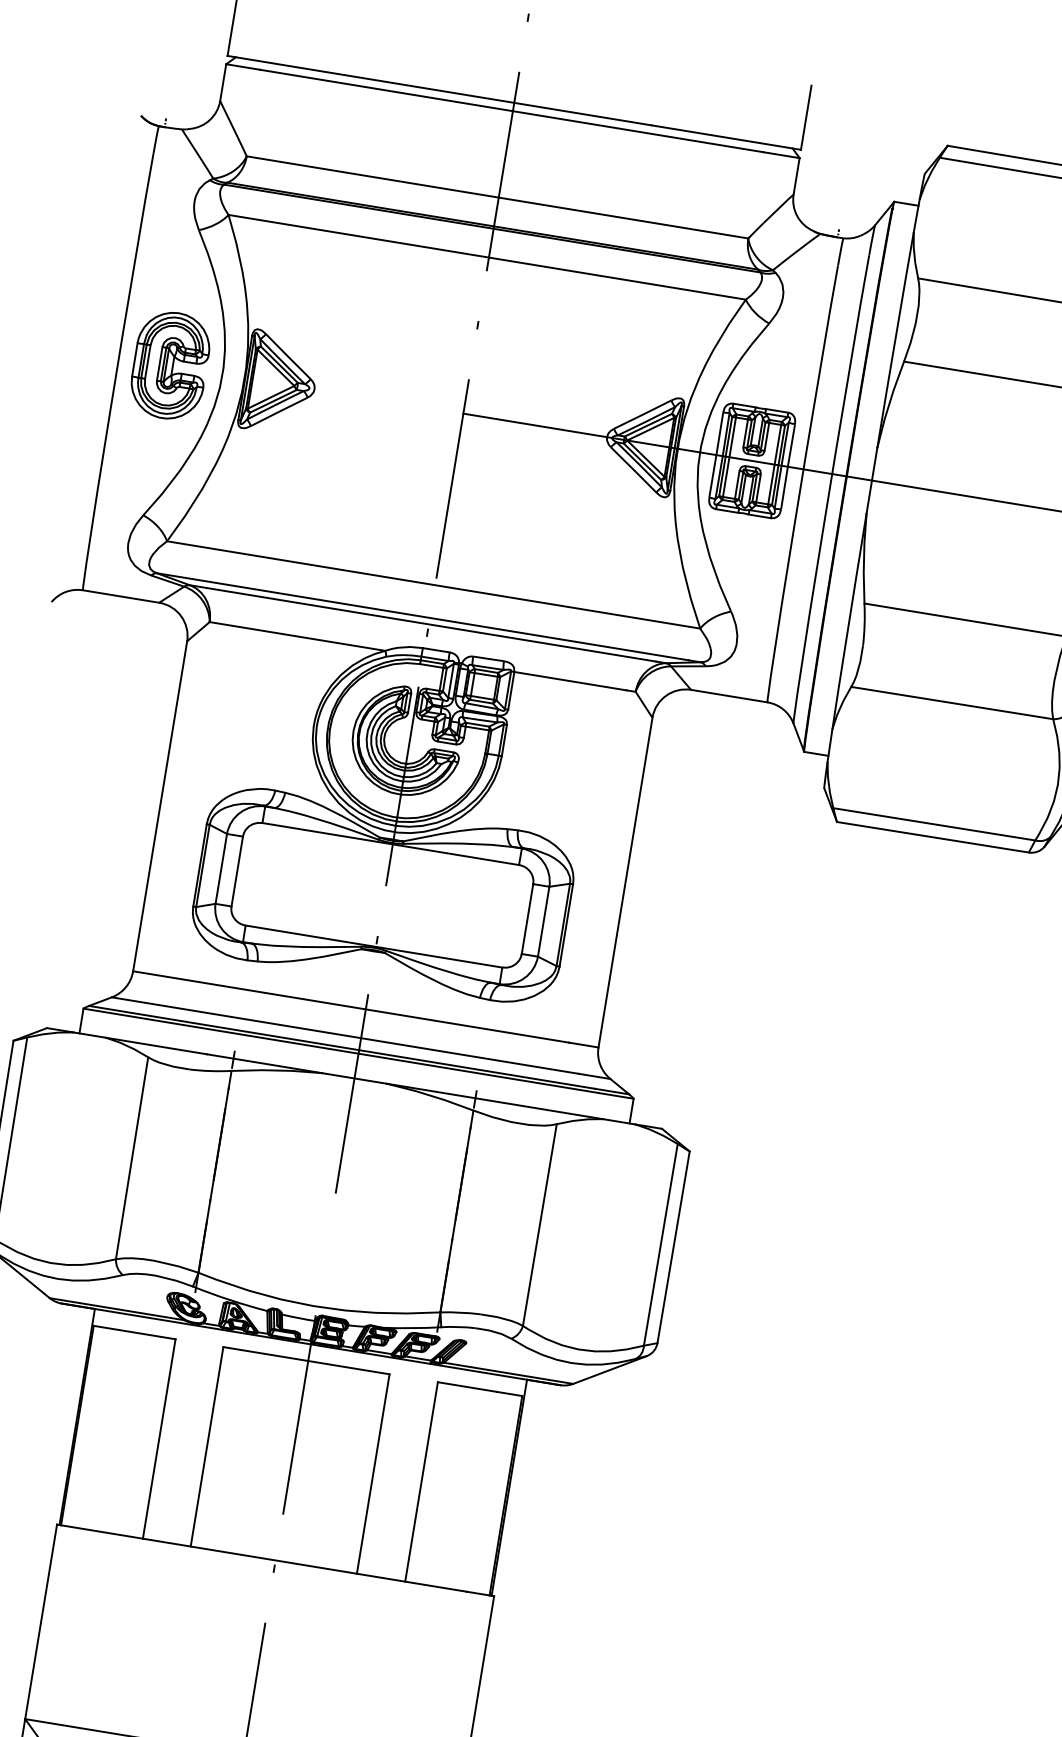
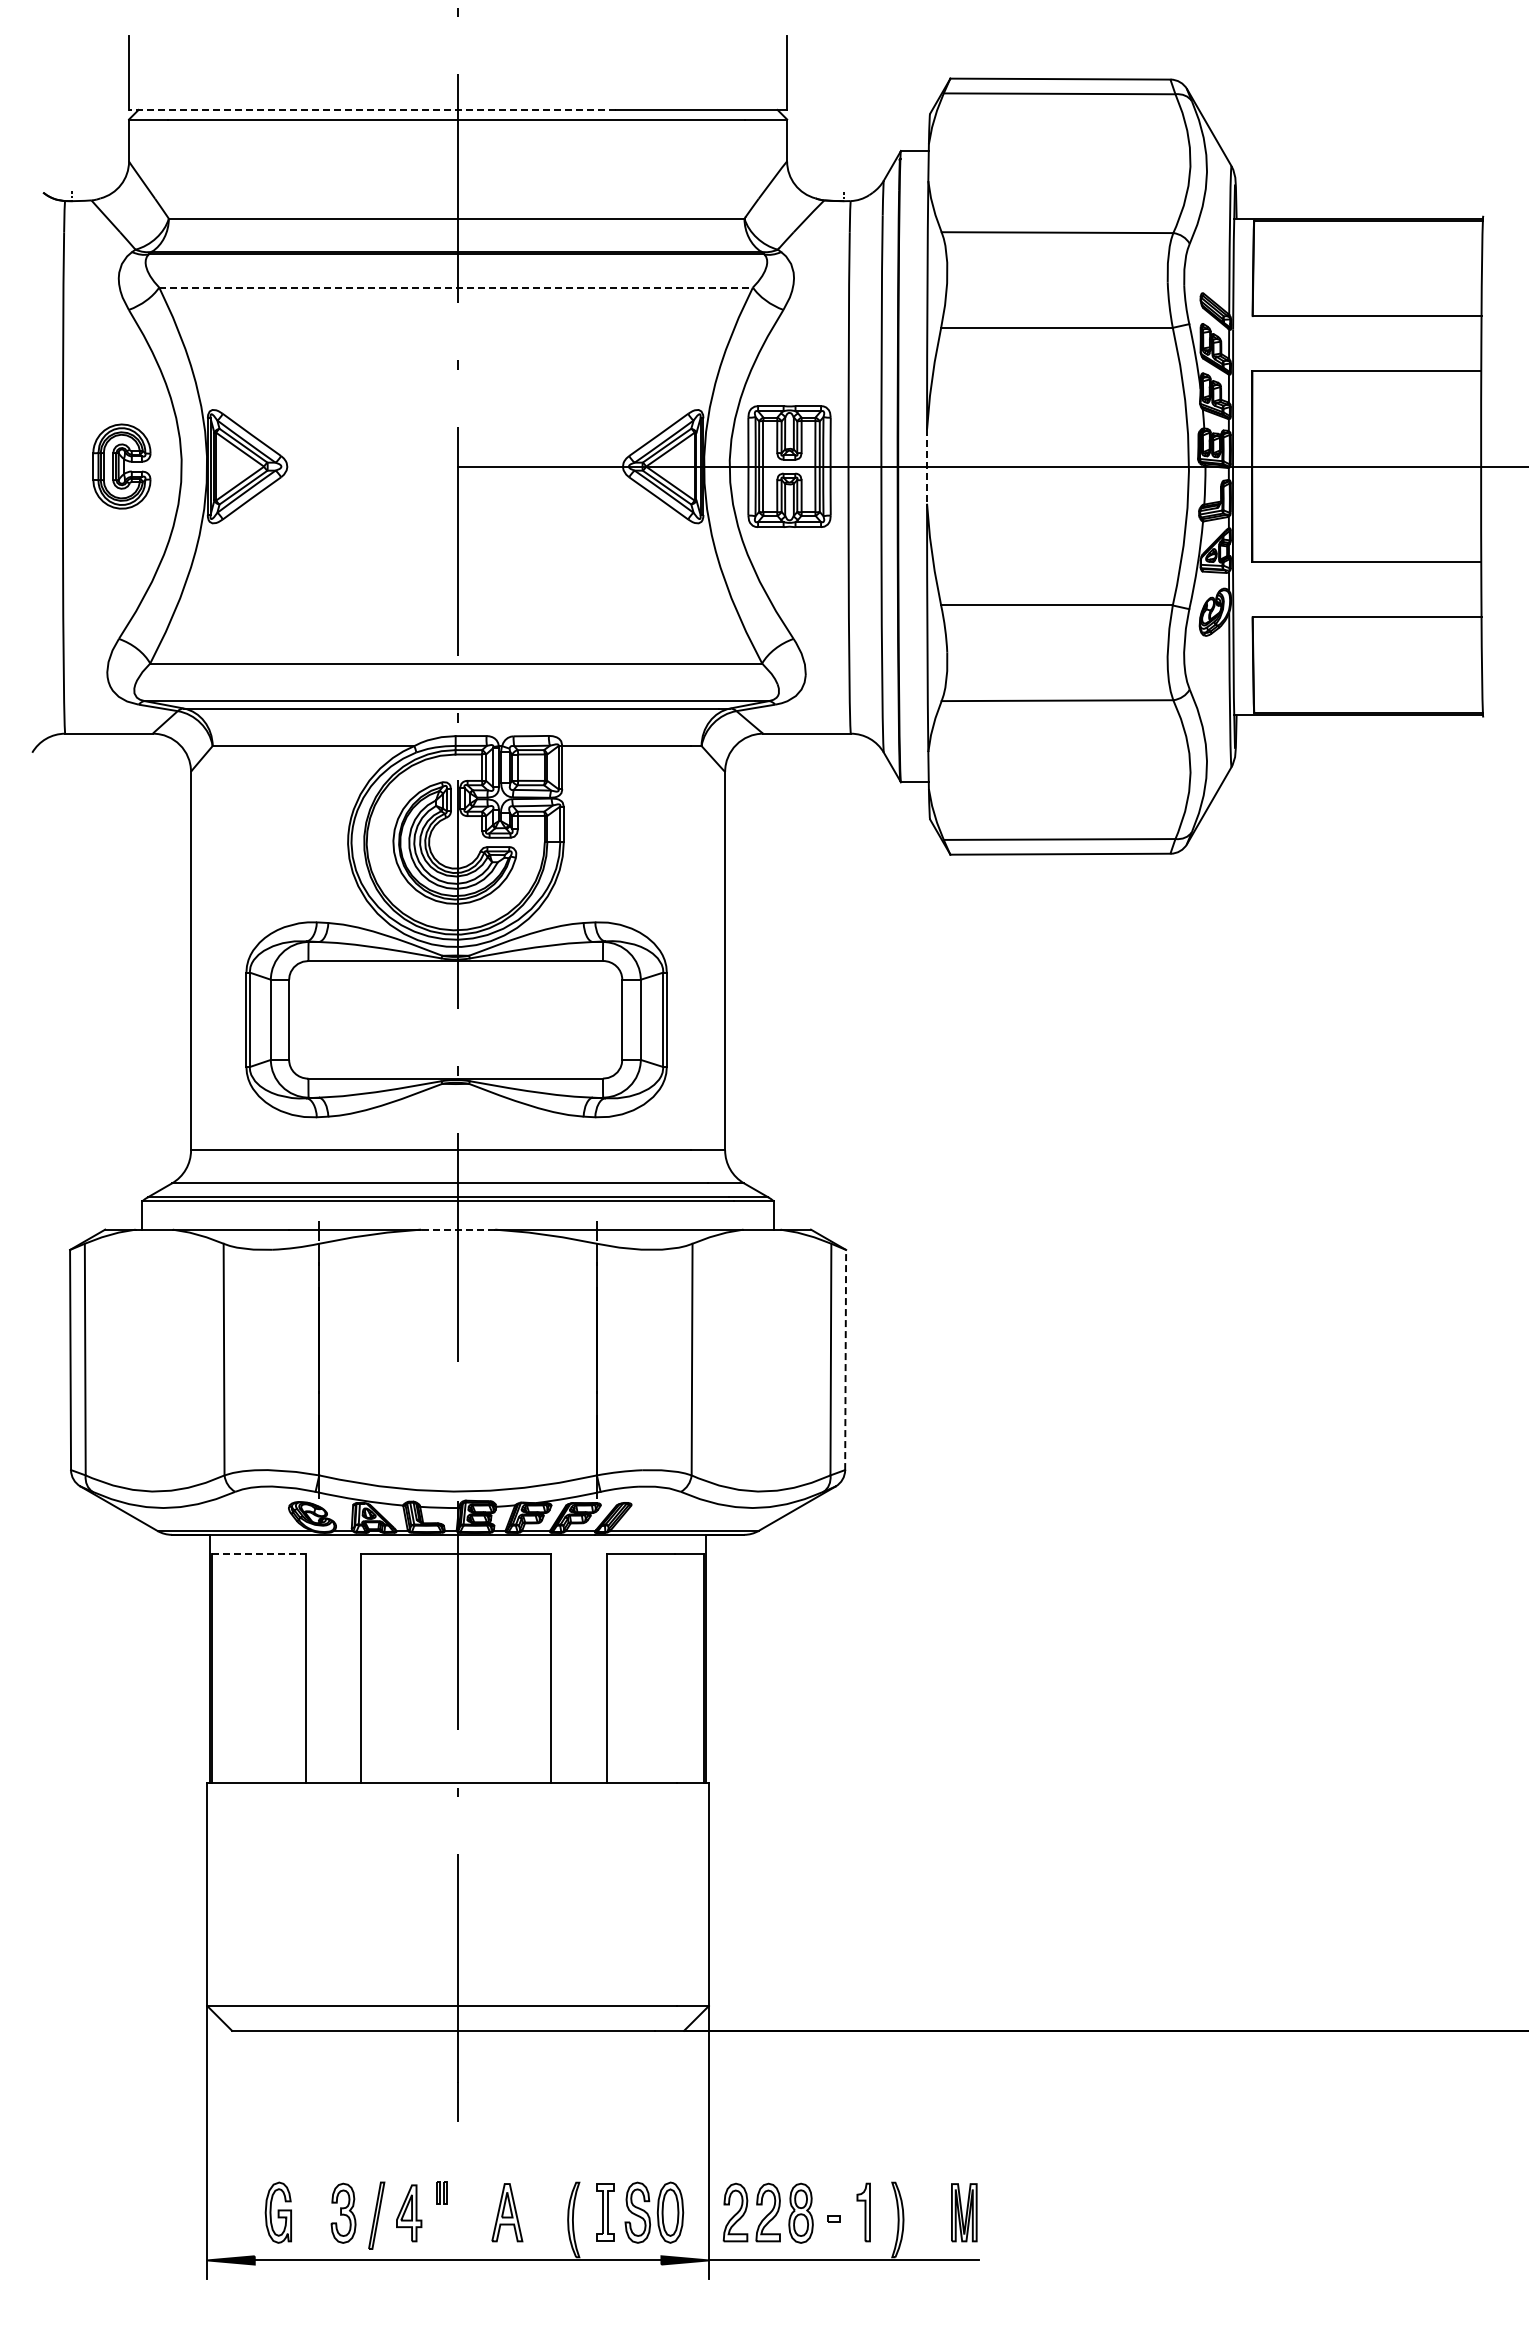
line: (438, 90) -> (371, 109), solid -> dashed
line: (487, 257) -> (456, 287), solid -> dashed
part: (170, 365) -> (121, 466), size x0.7
line: (872, 481) -> (927, 467), solid -> dashed
line: (354, 1078) -> (457, 1229), solid -> dashed
line: (673, 1246) -> (845, 1359), solid -> dashed
line: (134, 1332) -> (258, 1553), solid -> dashed

